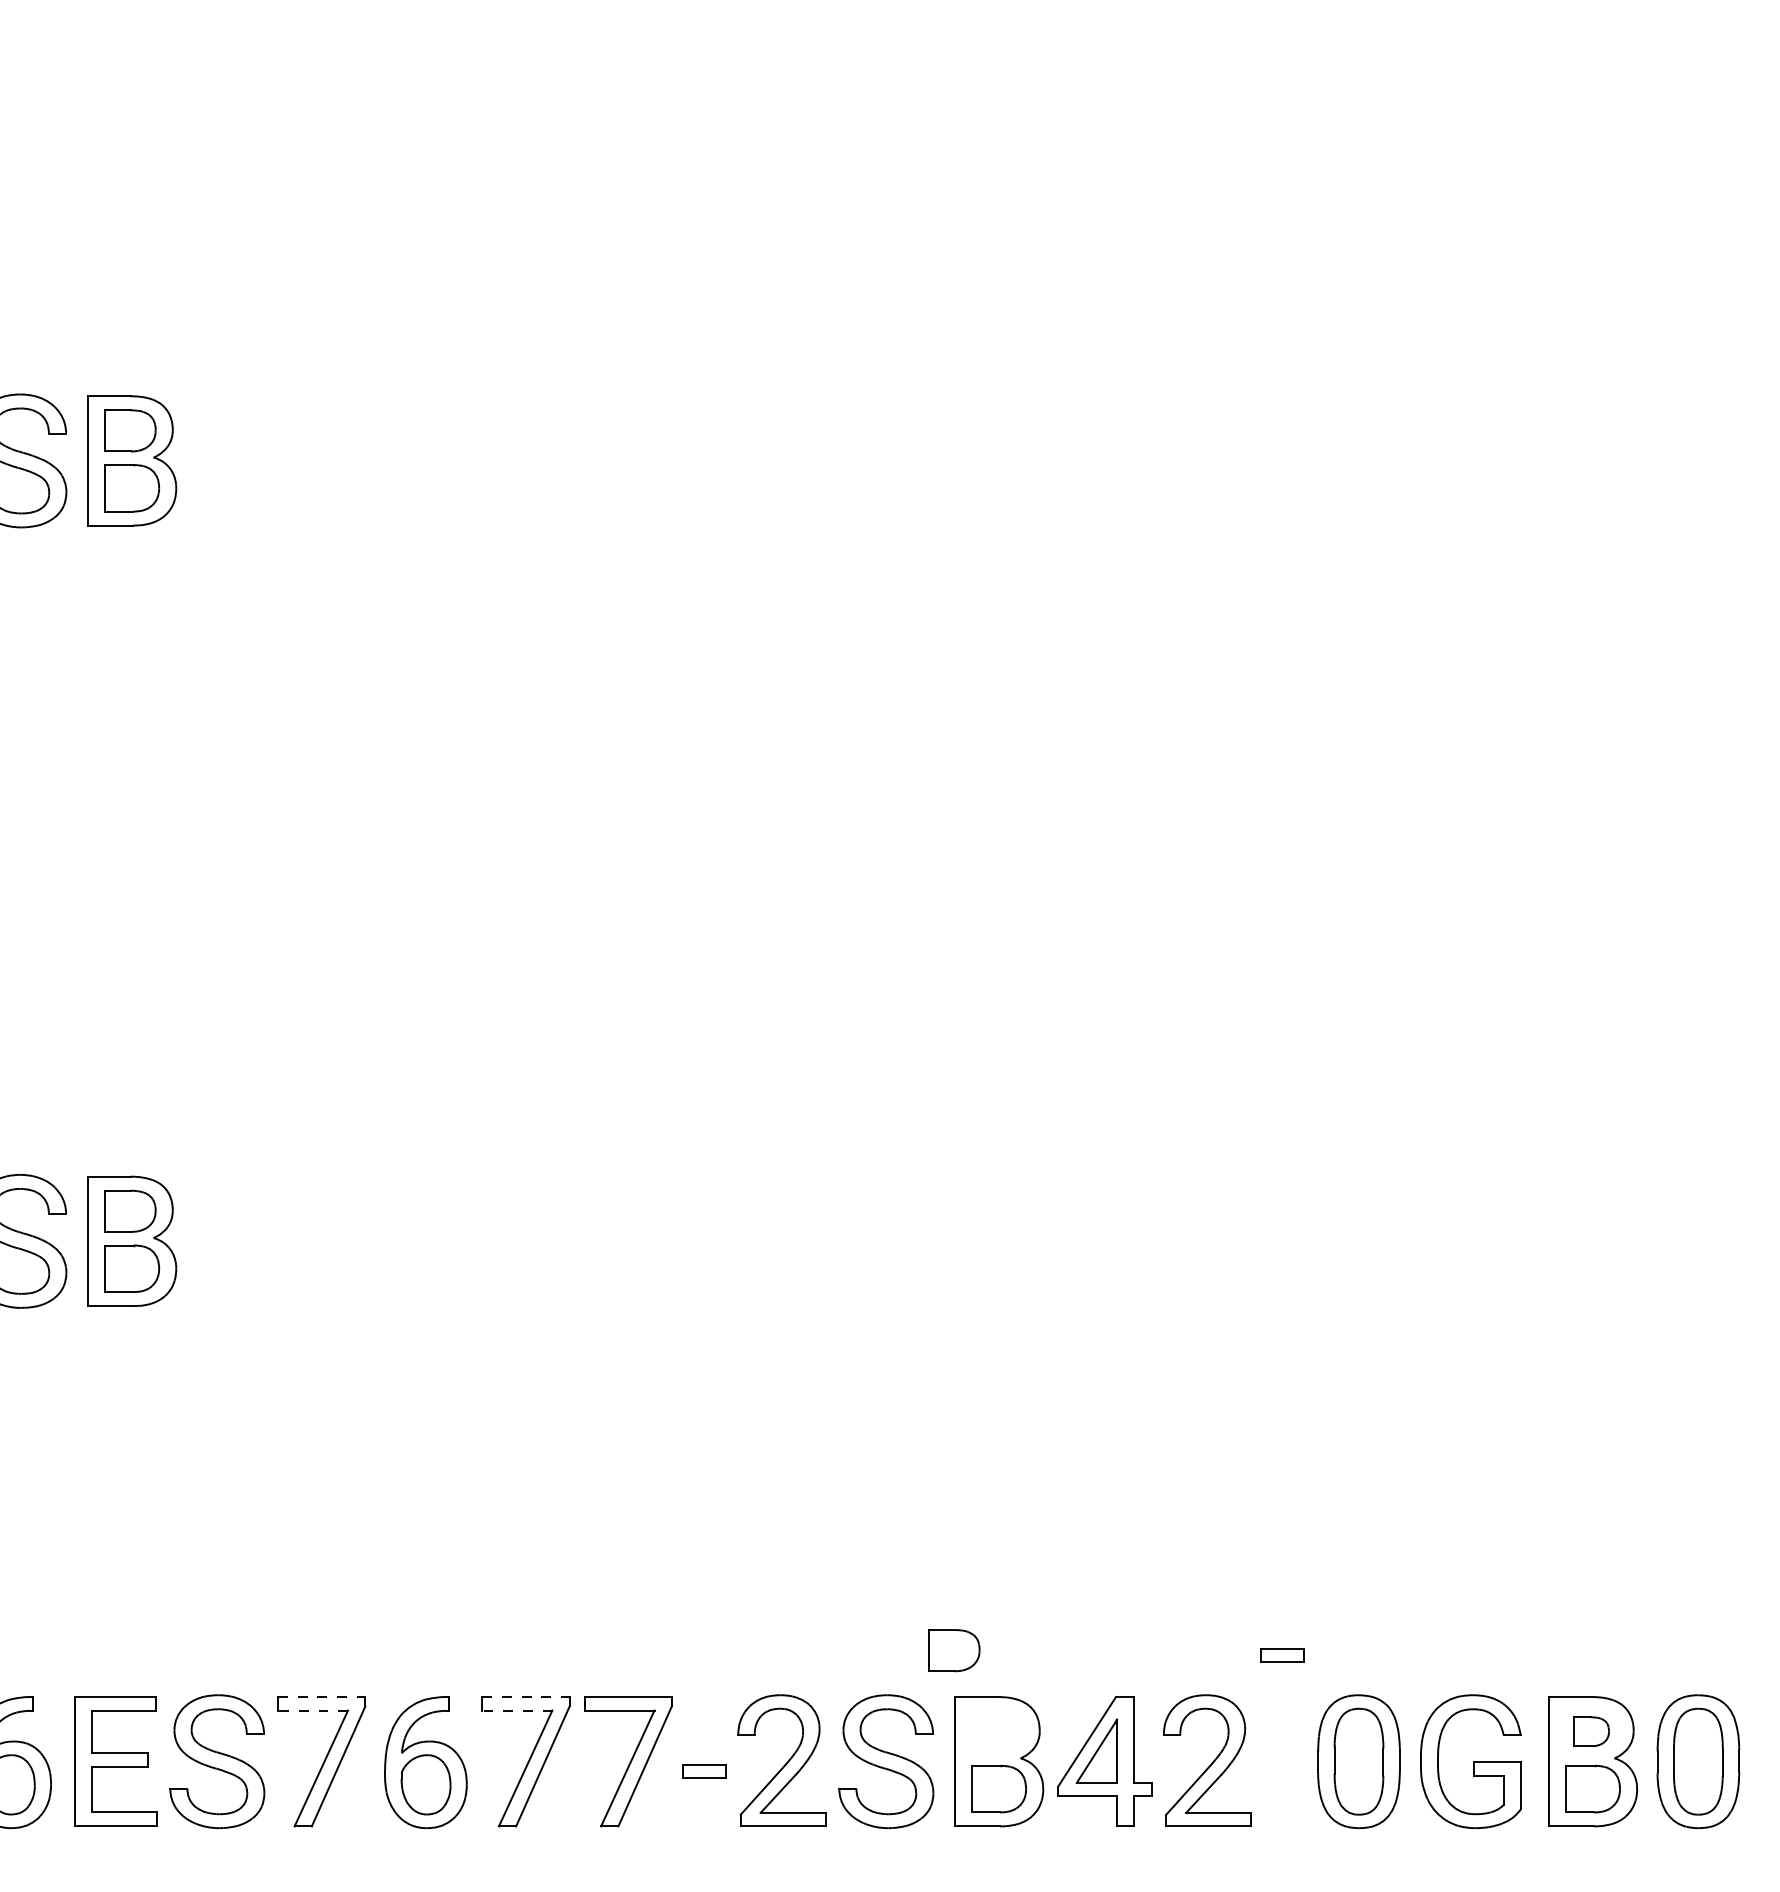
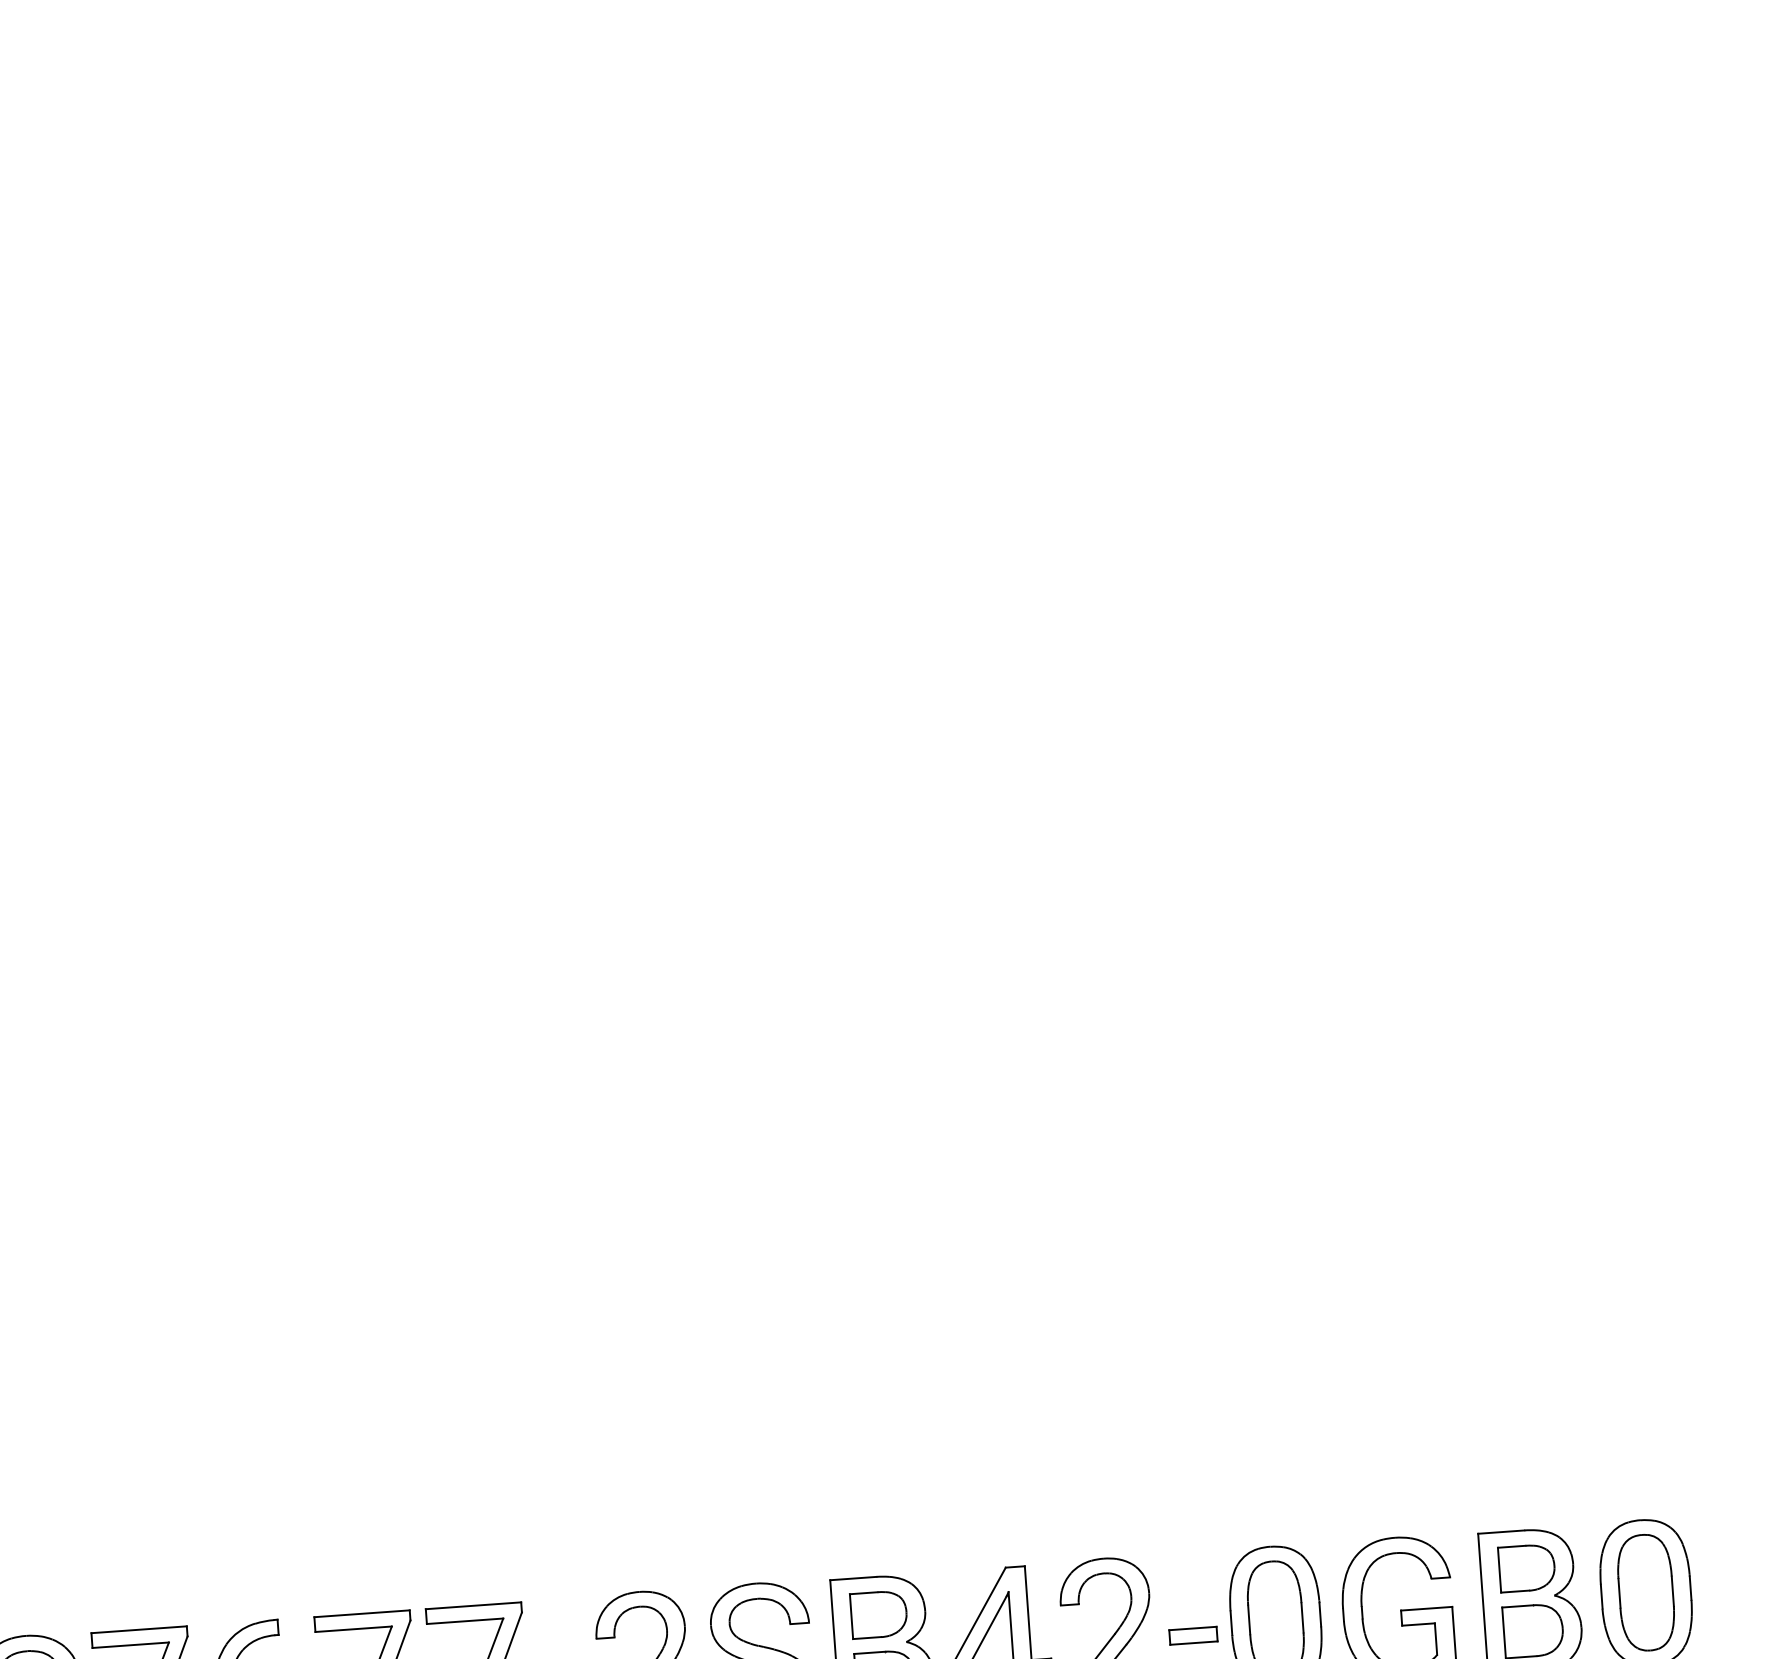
part: (954, 1650) -> (879, 1614), moved
part: (1282, 1655) -> (1193, 1635), moved
line: (321, 1697) -> (138, 1630), dashed -> solid
line: (526, 1697) -> (362, 1614), dashed -> solid
line: (312, 1710) -> (130, 1645), dashed -> solid
line: (516, 1710) -> (352, 1629), dashed -> solid
part: (1591, 1731) -> (1527, 1568), size x1.43

